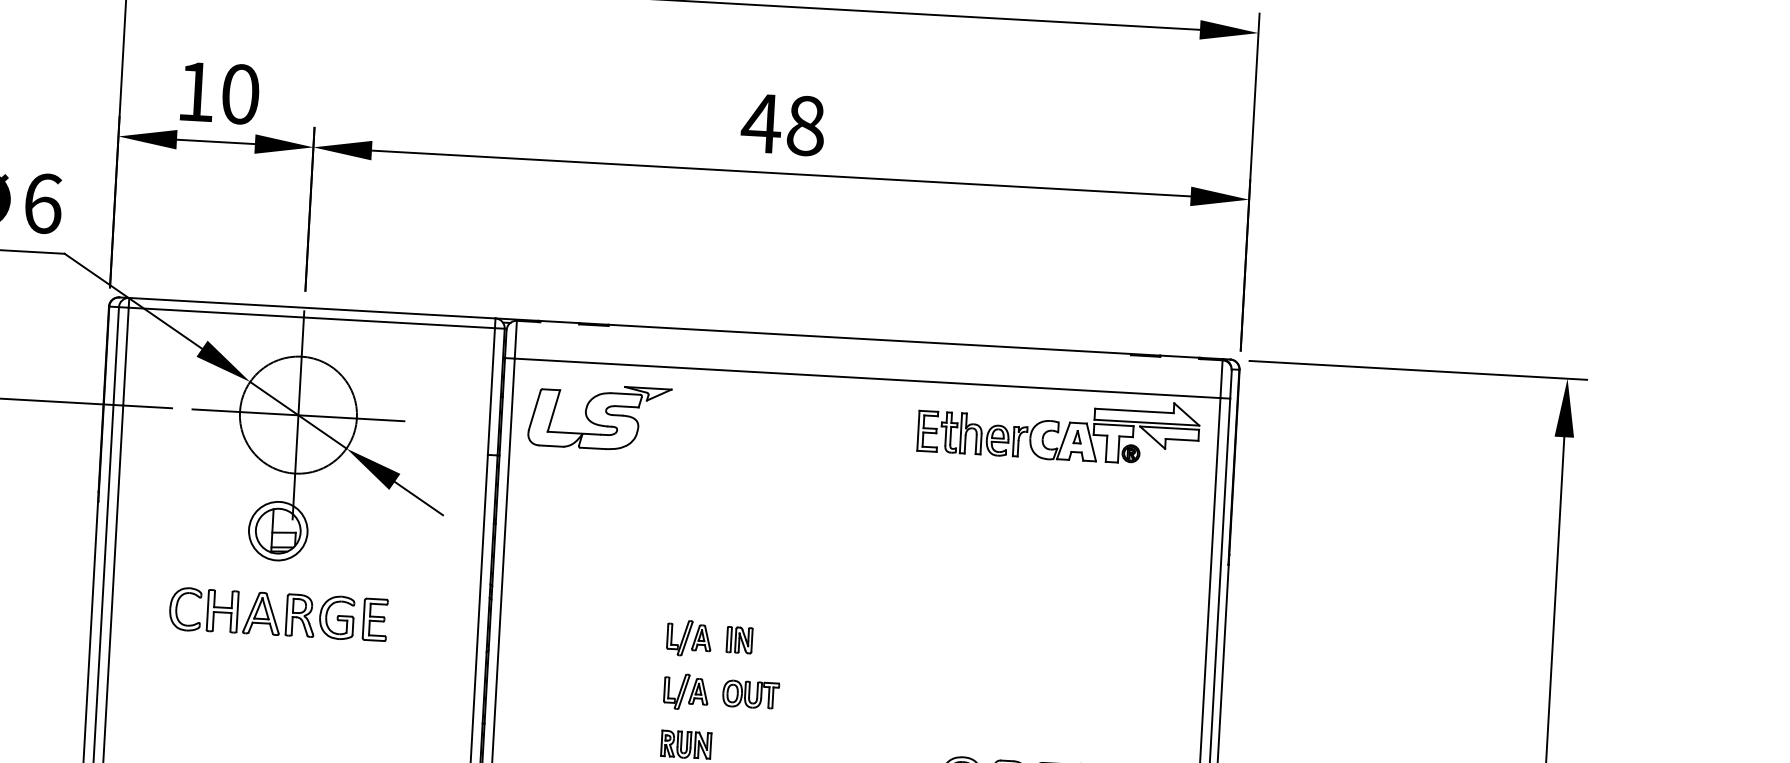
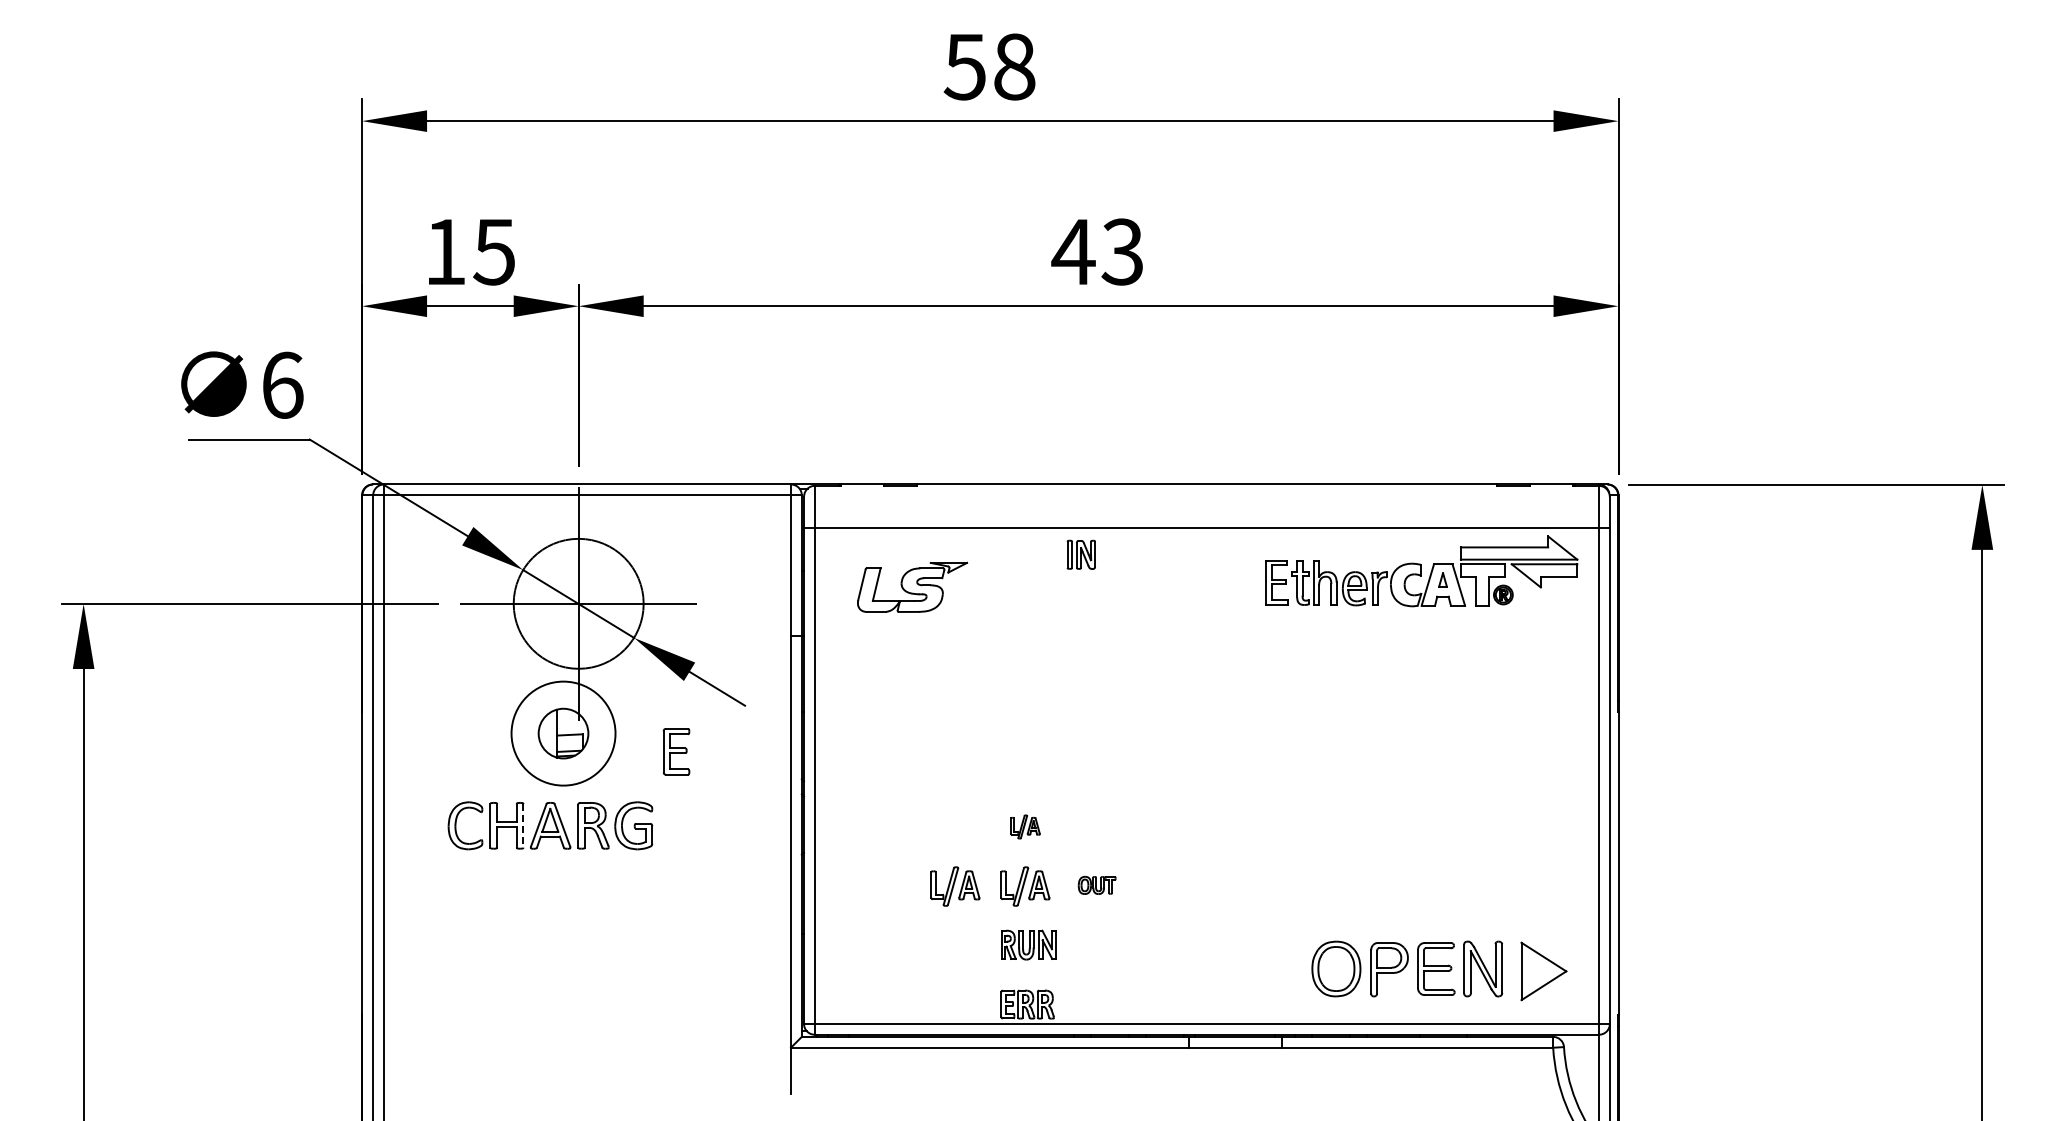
text: (240, 93) -> (494, 251), 10 -> 15
text: (805, 125) -> (1122, 251), 48 -> 43
part: (599, 417) -> (912, 587), size x0.7
circle: (278, 531) -> (563, 733), size x1.6
line: (237, 611) -> (523, 825), solid -> dashed
part: (375, 619) -> (676, 751), moved
part: (689, 638) -> (1025, 826), size x0.6
part: (738, 639) -> (1080, 554), moved
part: (623, 688) -> (955, 886), added
part: (750, 694) -> (1096, 885), size x0.6

